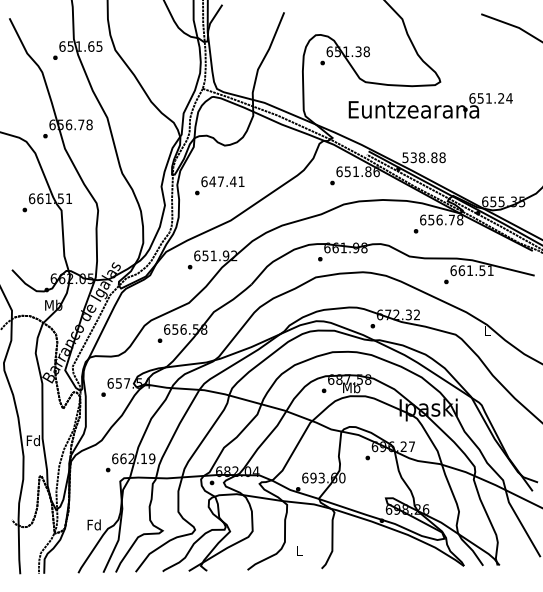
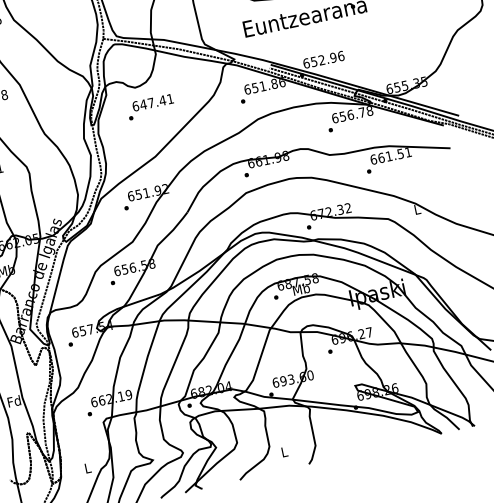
text: (423, 157) -> (323, 59), 538.88 -> 652.96
text: (219, 185) -> (150, 106), moved
text: (93, 524) -> (86, 467), Fd -> L

